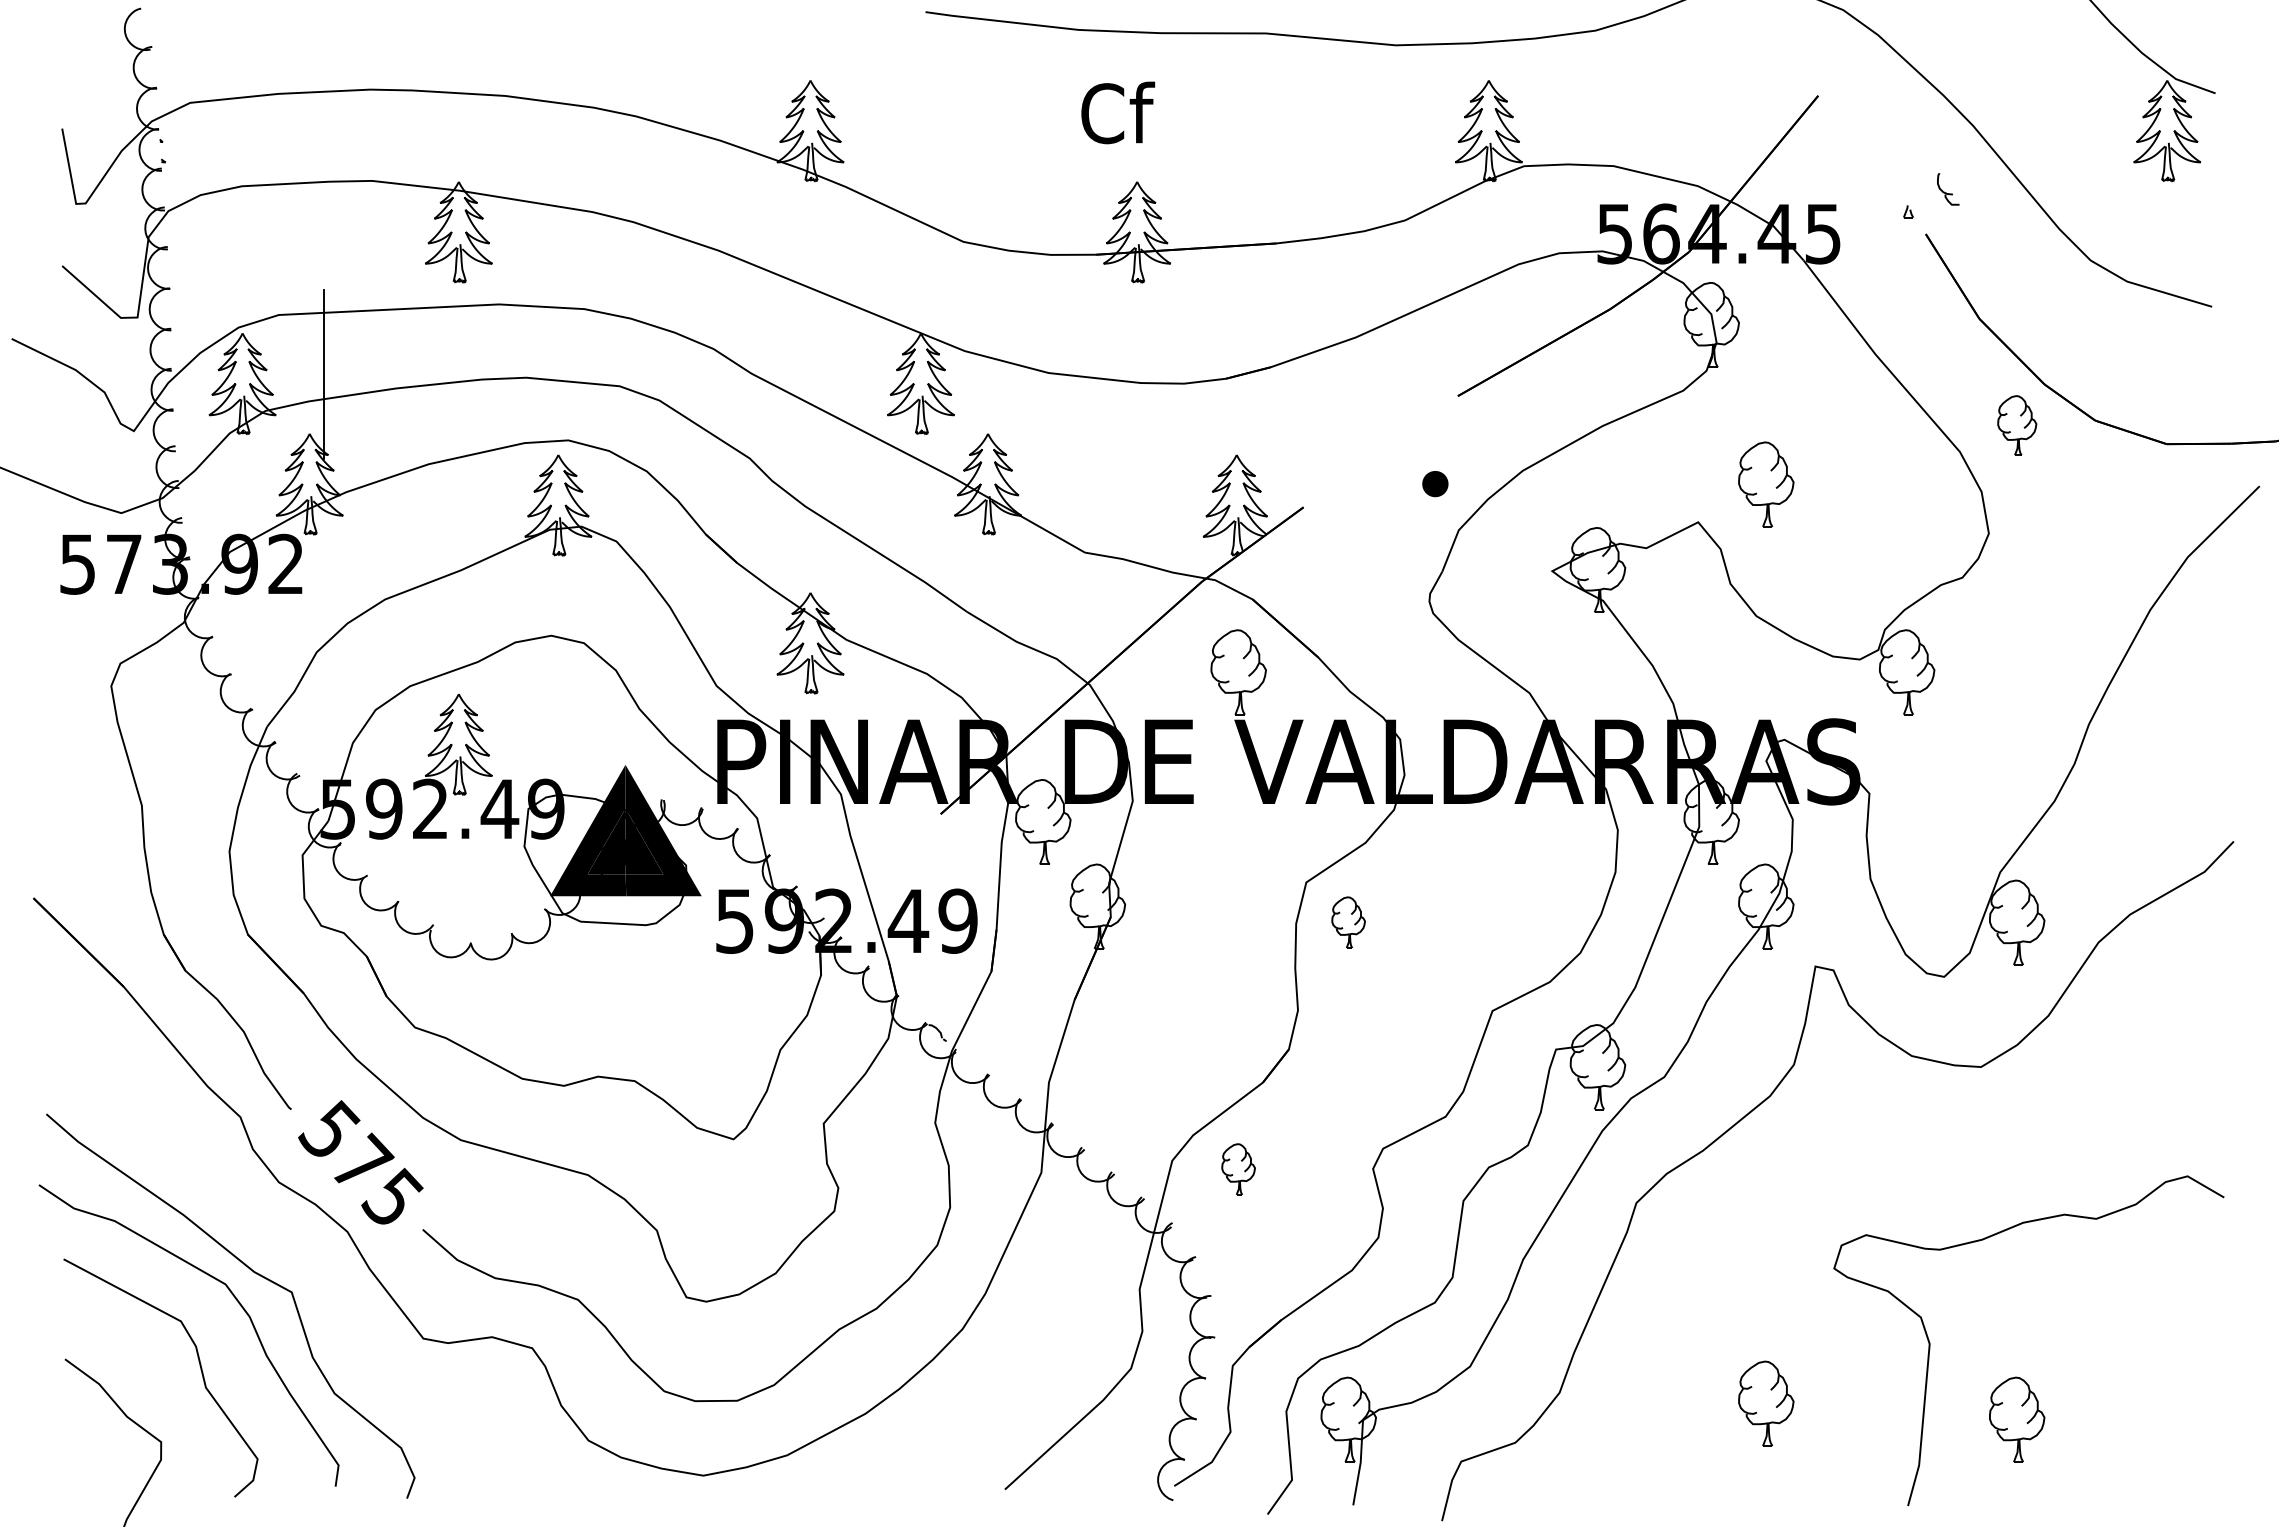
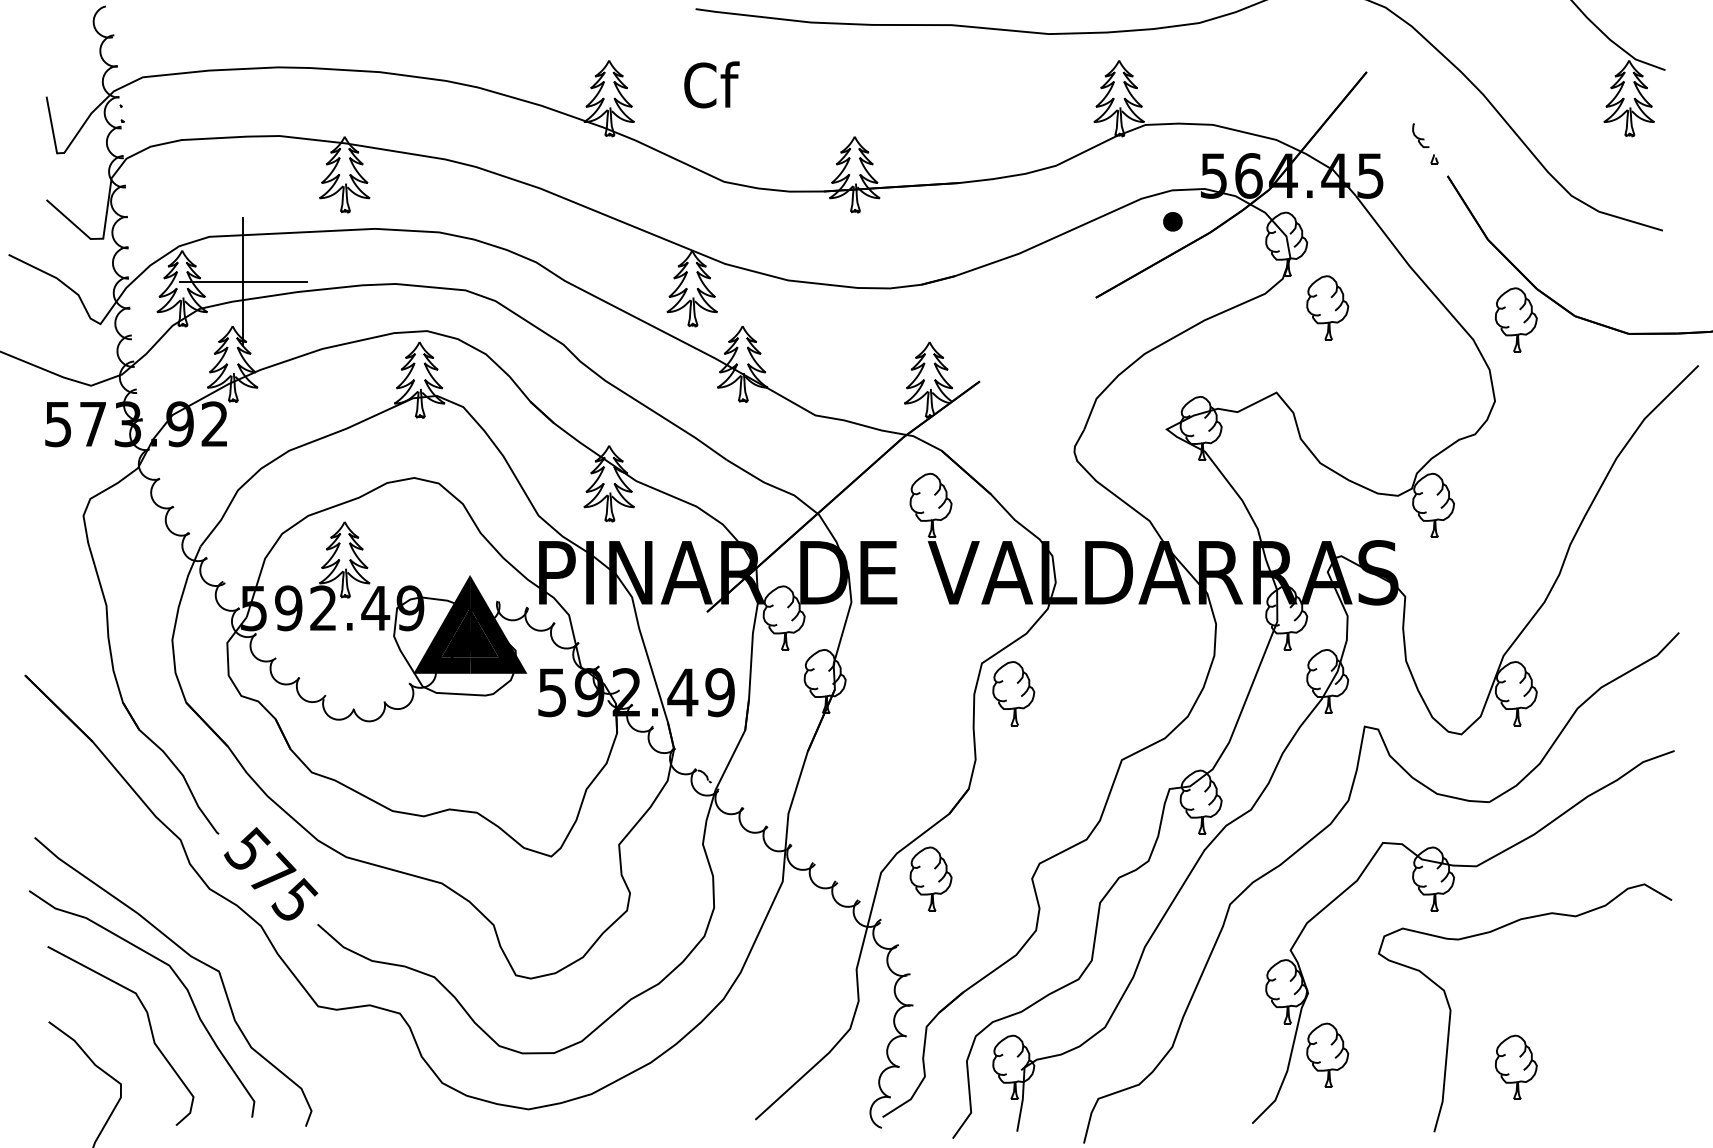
text: (1118, 112) -> (712, 84), moved
part: (1948, 189) -> (1421, 135), moved
line: (323, 374) -> (243, 281), added
part: (2017, 425) -> (1516, 319), size x1.43
part: (1435, 484) -> (1173, 222), moved
part: (1766, 484) -> (1327, 307), moved
part: (1348, 922) -> (1013, 693), size x1.67
part: (1238, 1169) -> (930, 879), size x1.67
part: (1912, 1212) -> (1437, 911), added

